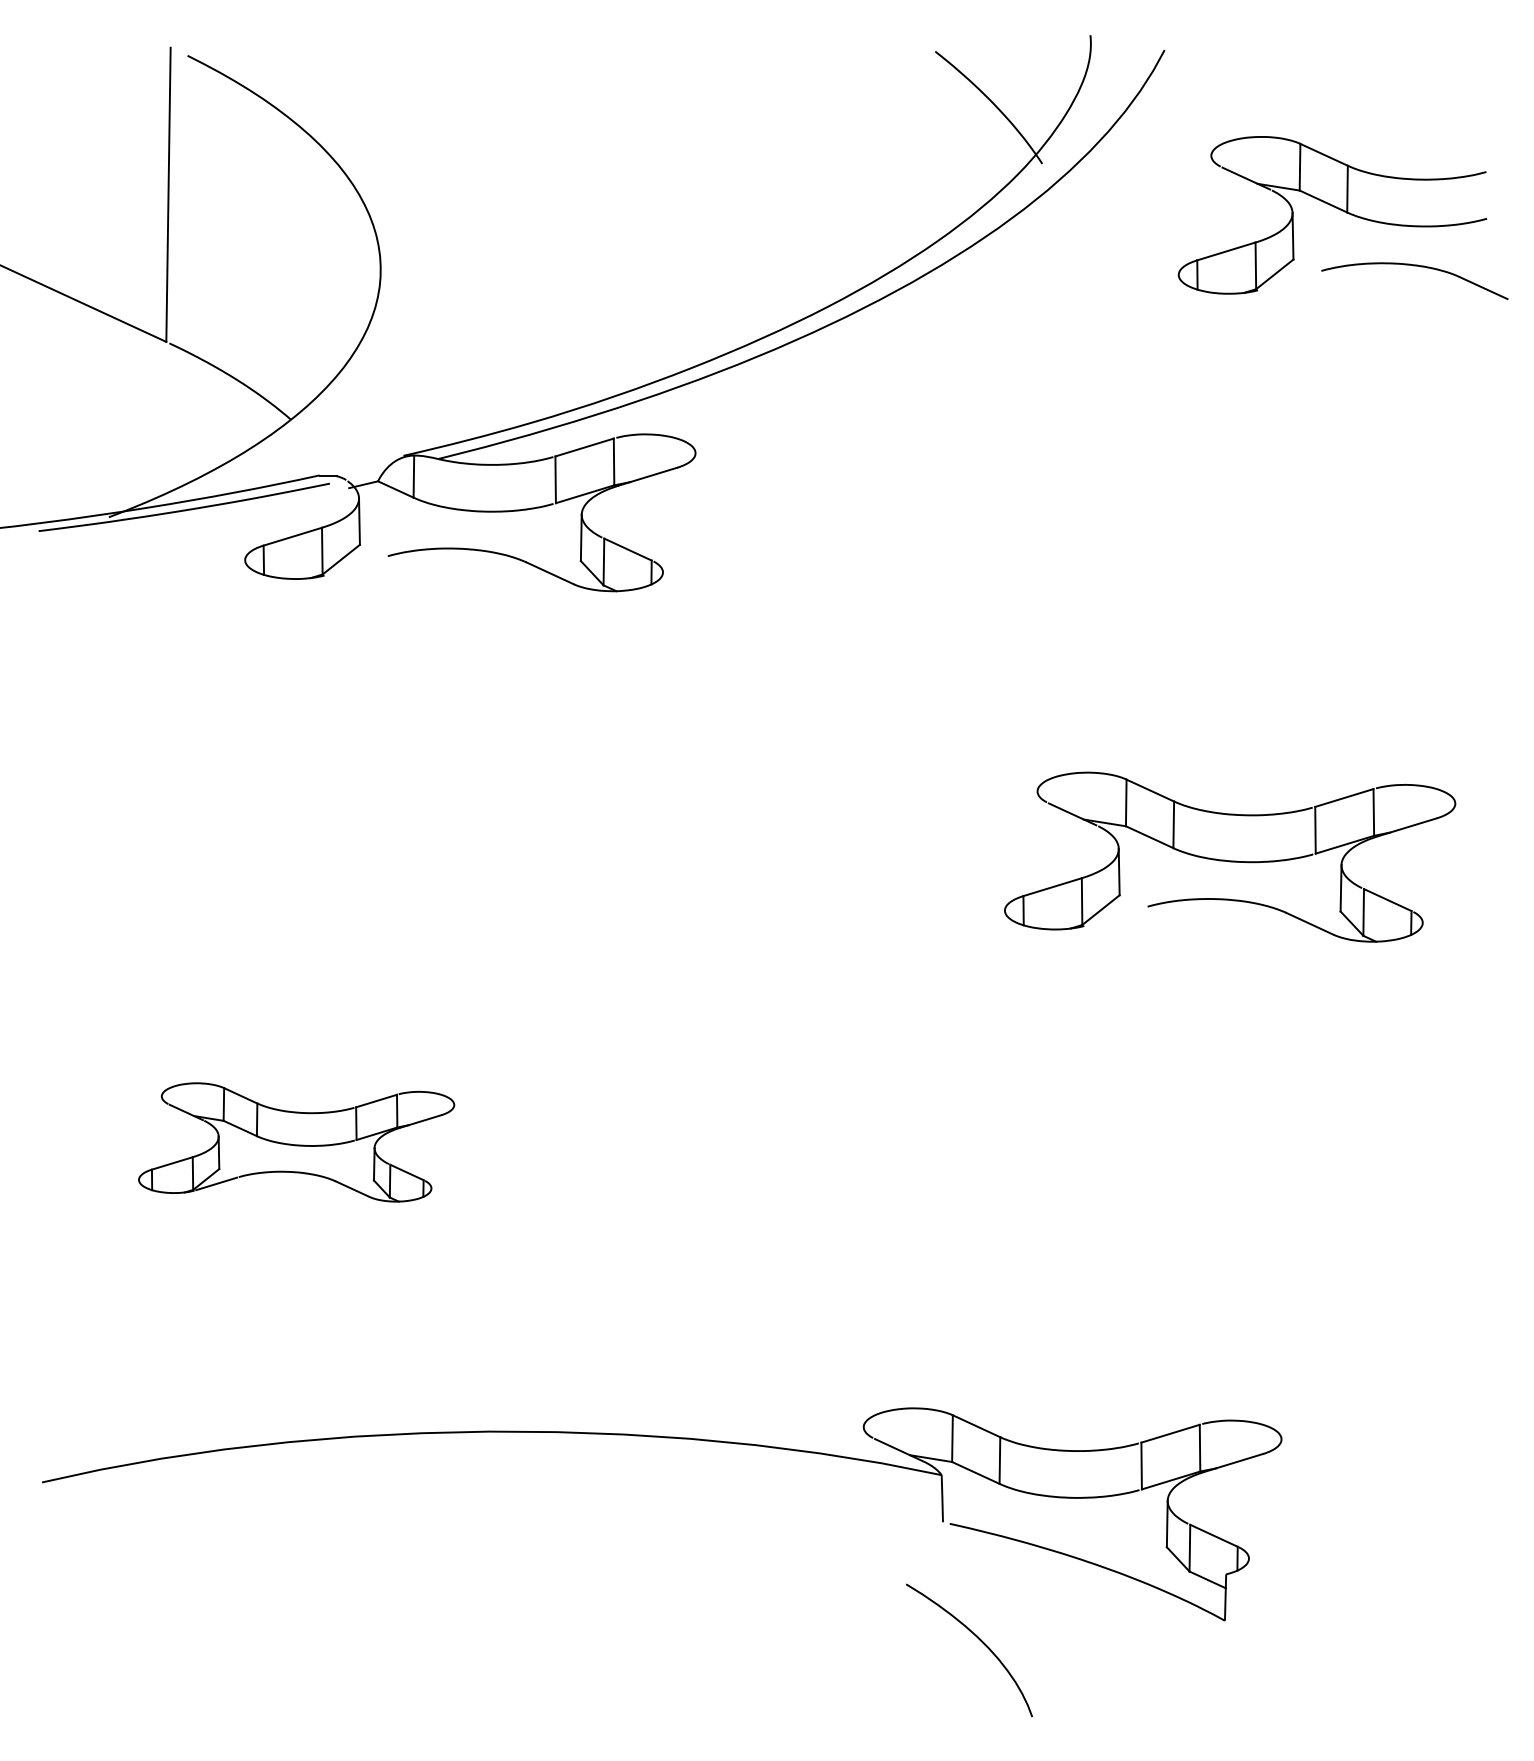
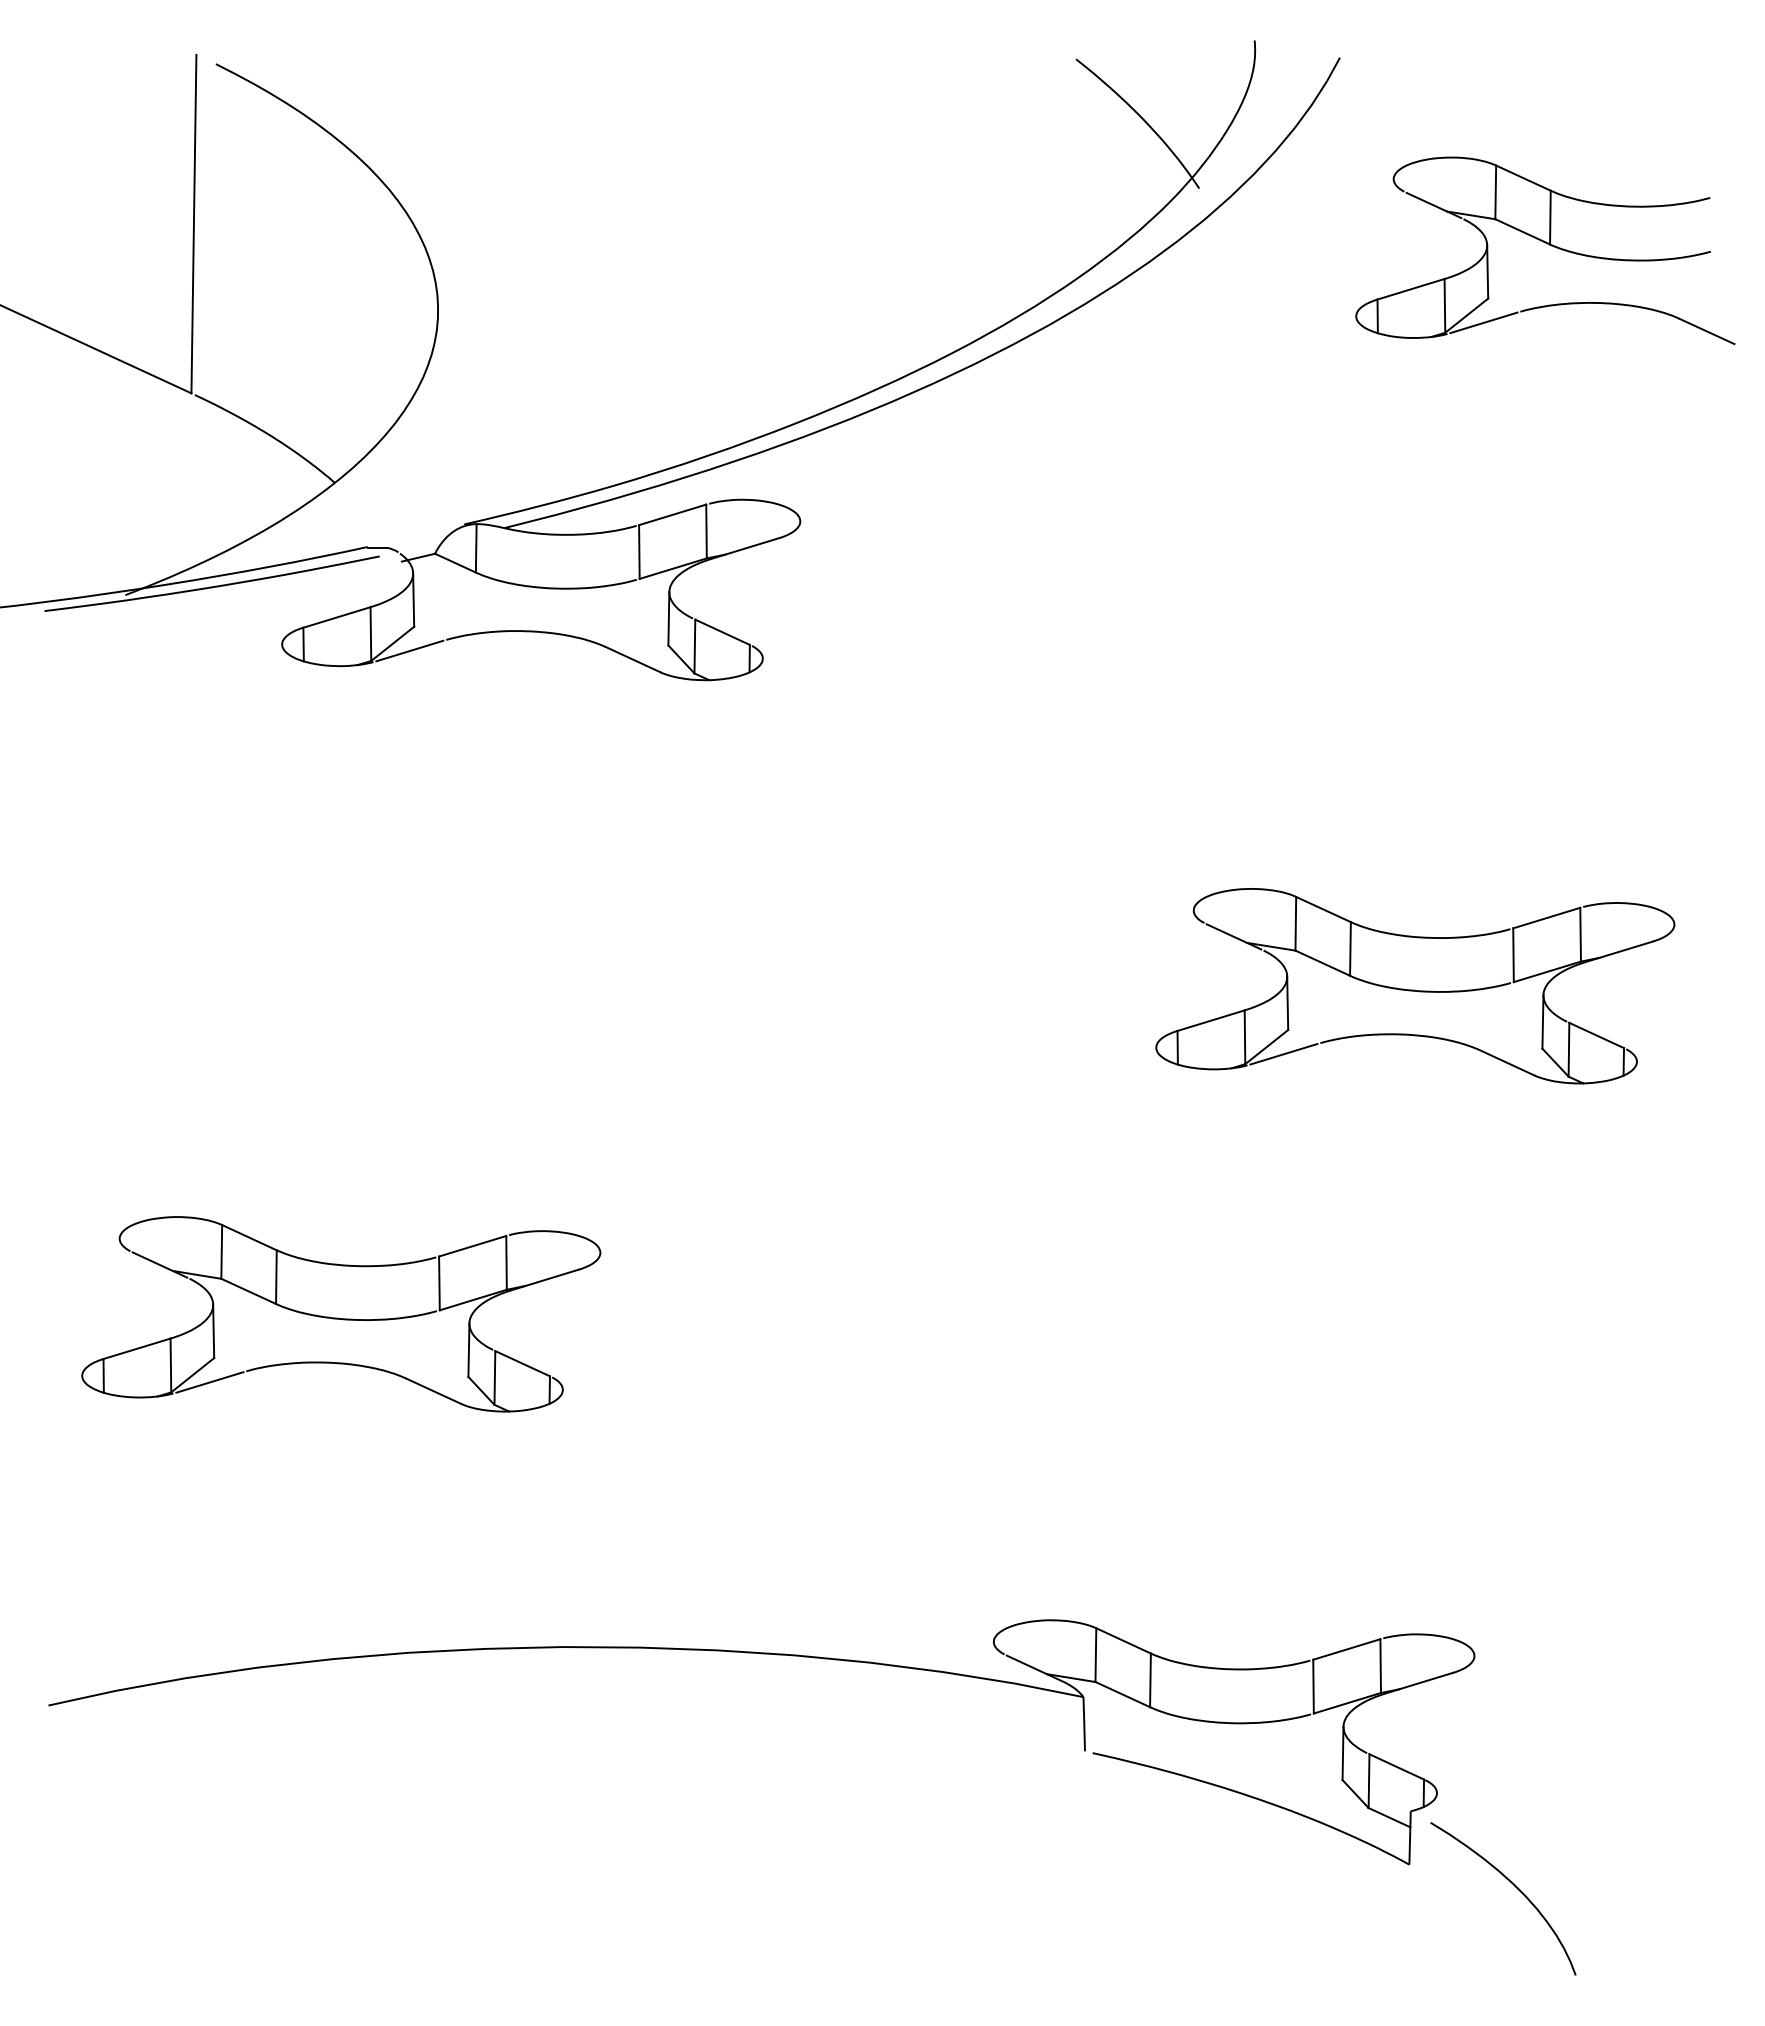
line: (1289, 280) -> (1483, 322), added
line: (355, 565) -> (409, 650), added
line: (1115, 915) -> (1283, 1053), added
part: (296, 1142) -> (341, 1314), size x1.43
curve: (979, 1639) -> (1514, 1886), moved

